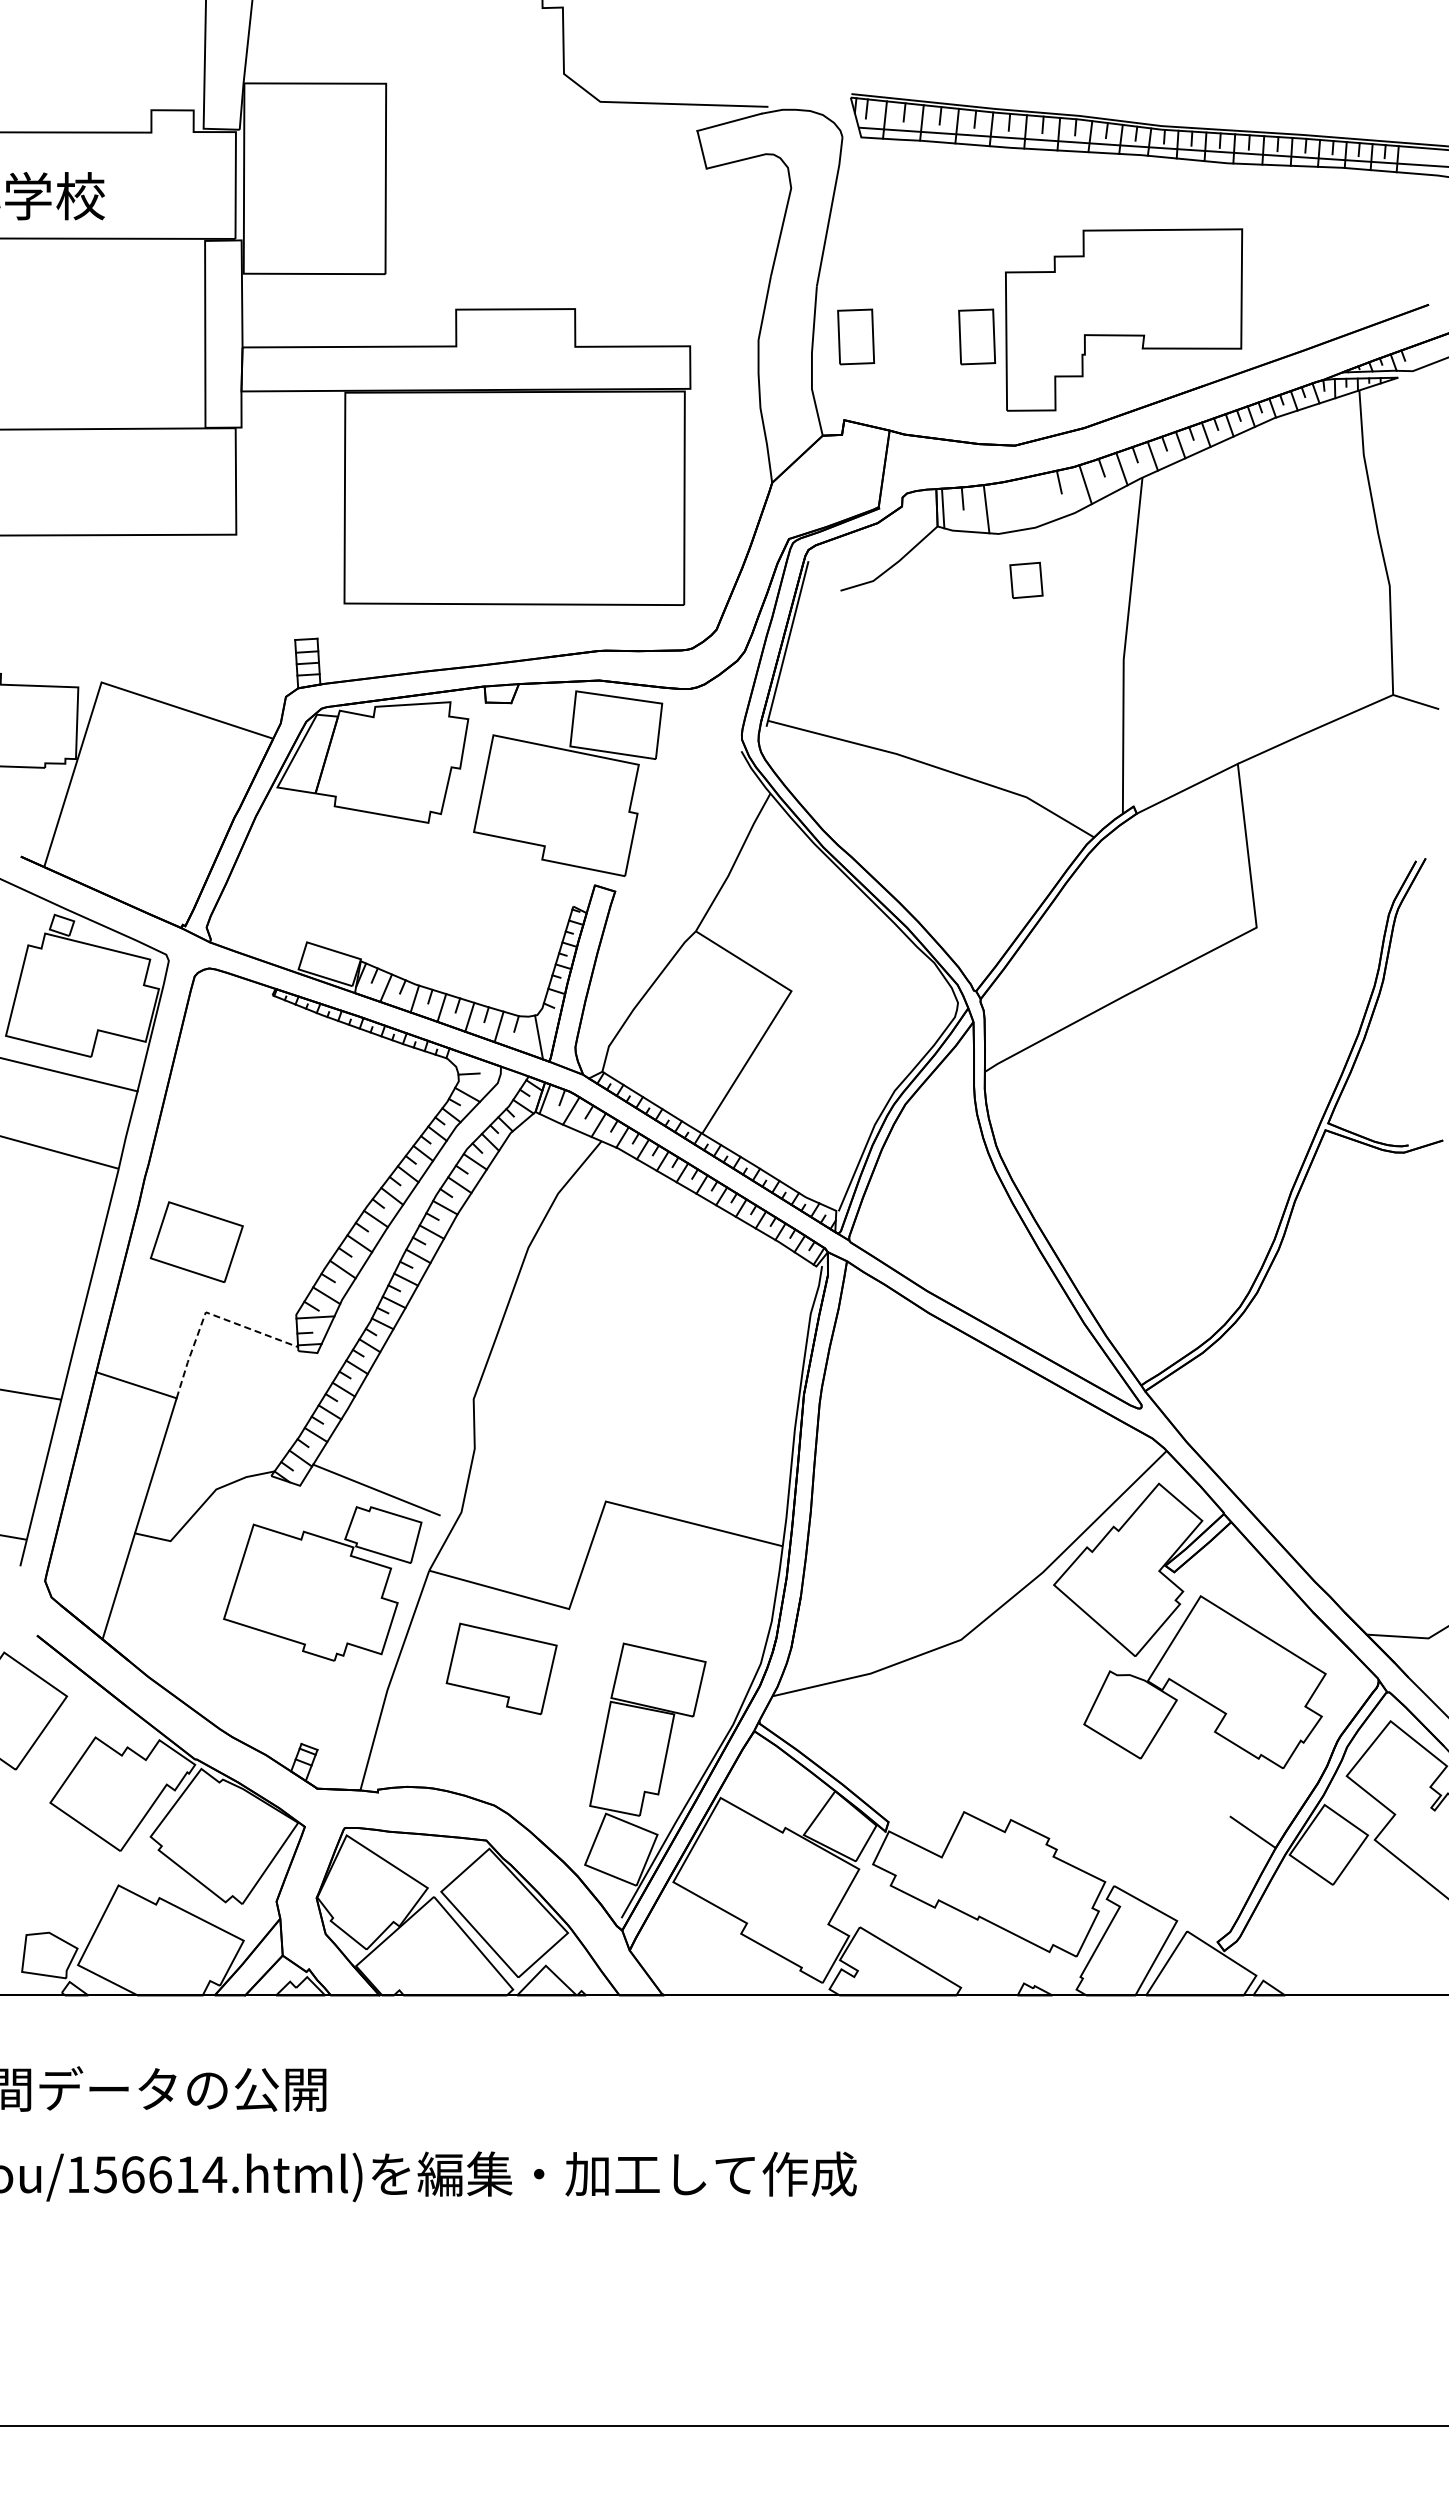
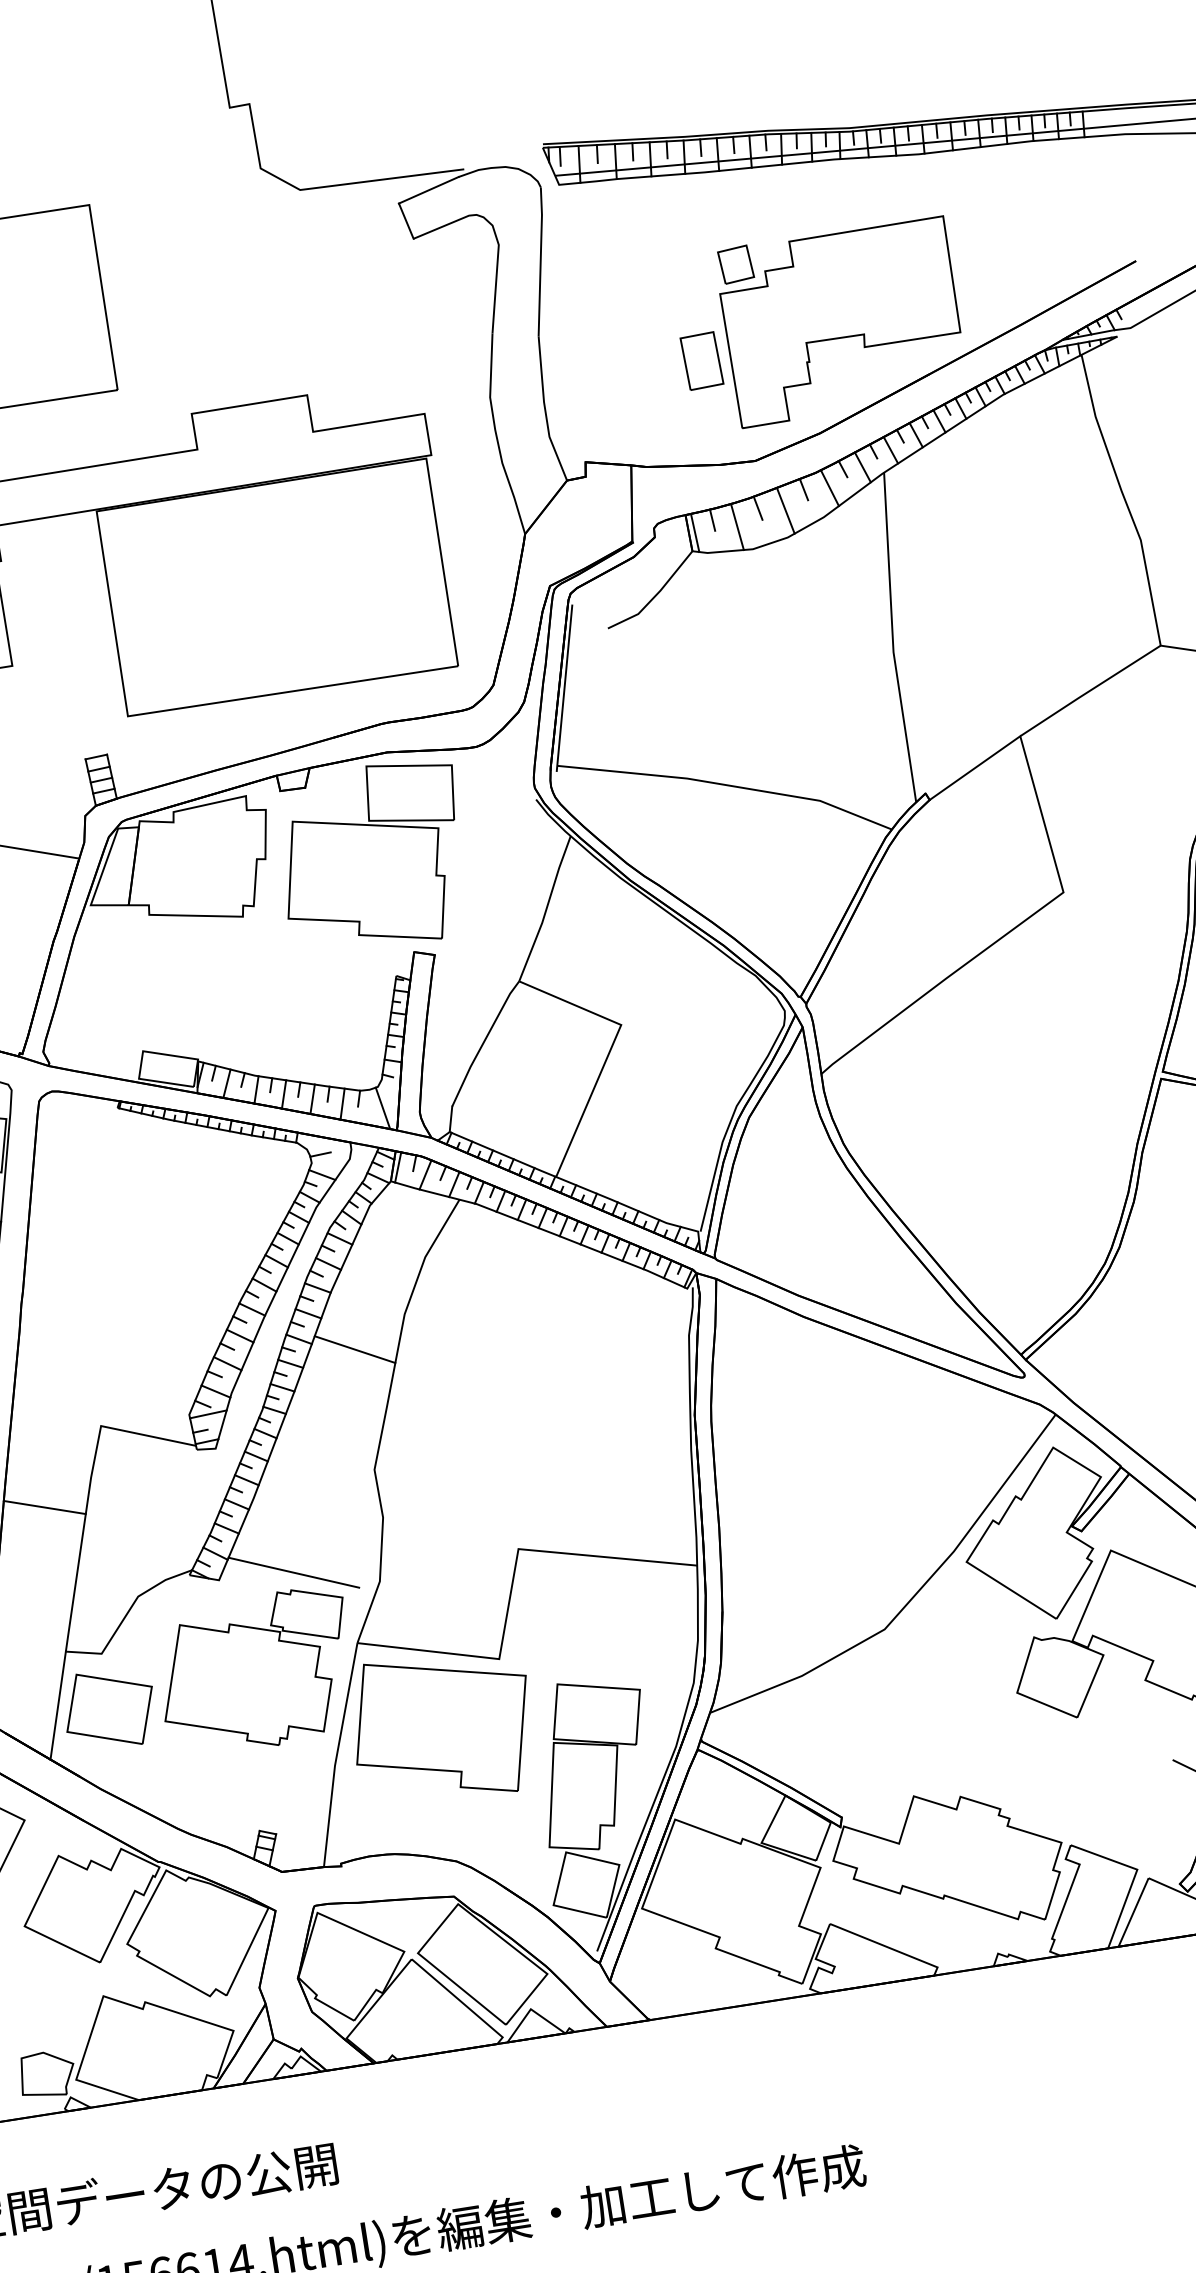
part: (856, 336) -> (584, 379), removed
line: (1009, 493) -> (757, 508), added
line: (1037, 500) -> (785, 510), added
part: (1026, 579) -> (735, 263), moved
part: (196, 1241) -> (109, 1708), moved
line: (472, 1275) -> (354, 1349), added
line: (208, 1313) -> (103, 1426), dashed -> solid
part: (501, 1668) -> (442, 1727), size x1.67

